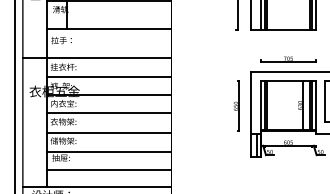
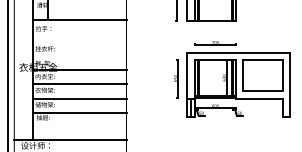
line: (97, 57) -> (70, 41), removed
line: (108, 77) -> (79, 56), removed
line: (108, 169) -> (79, 126), removed

